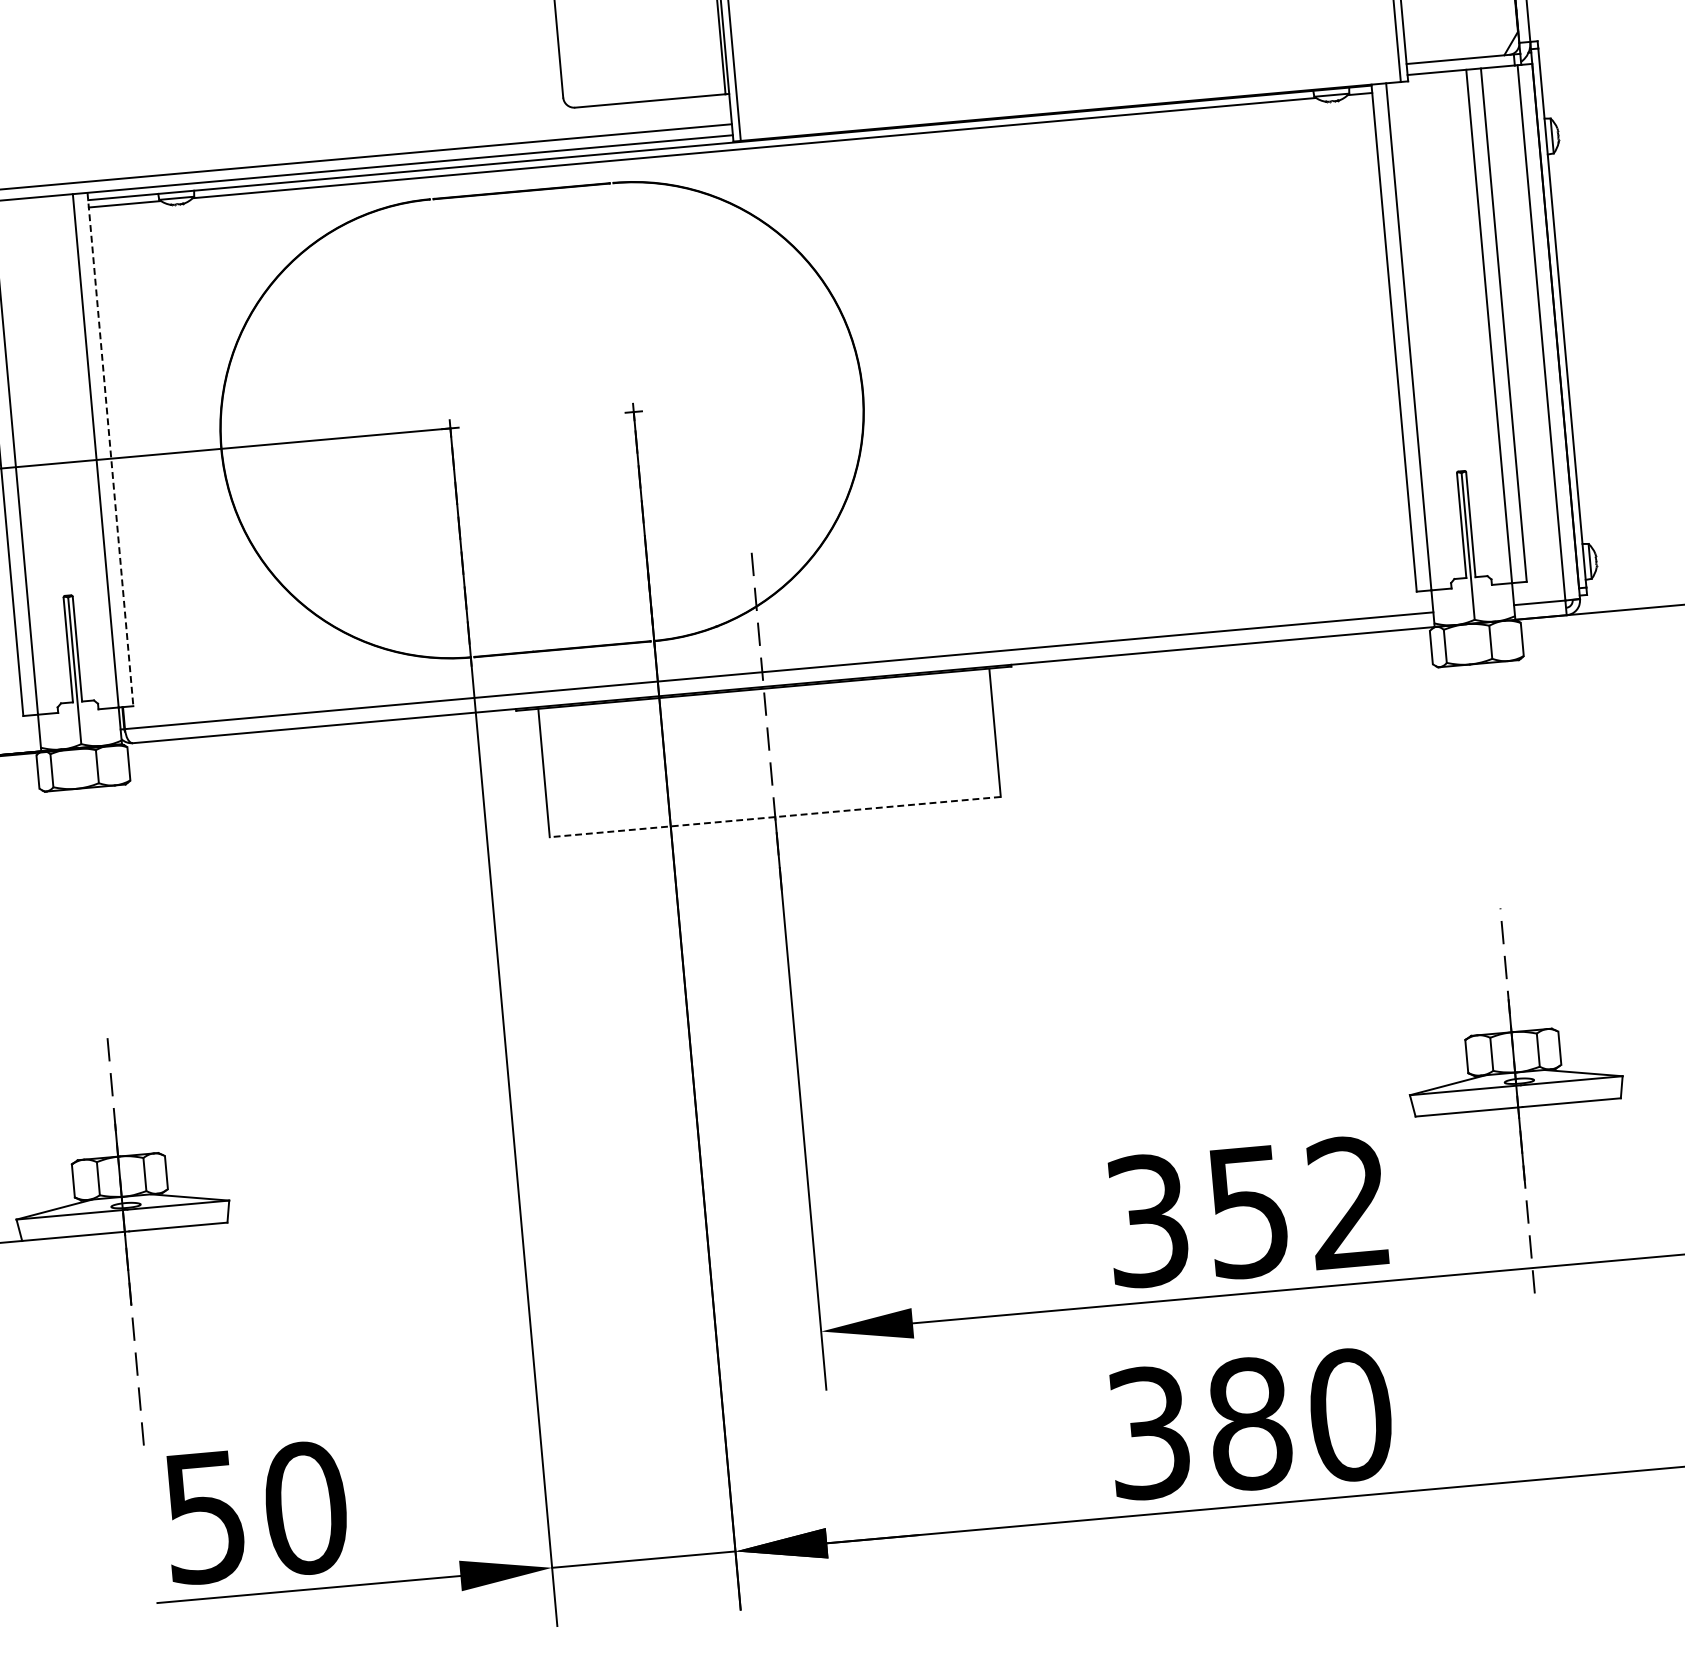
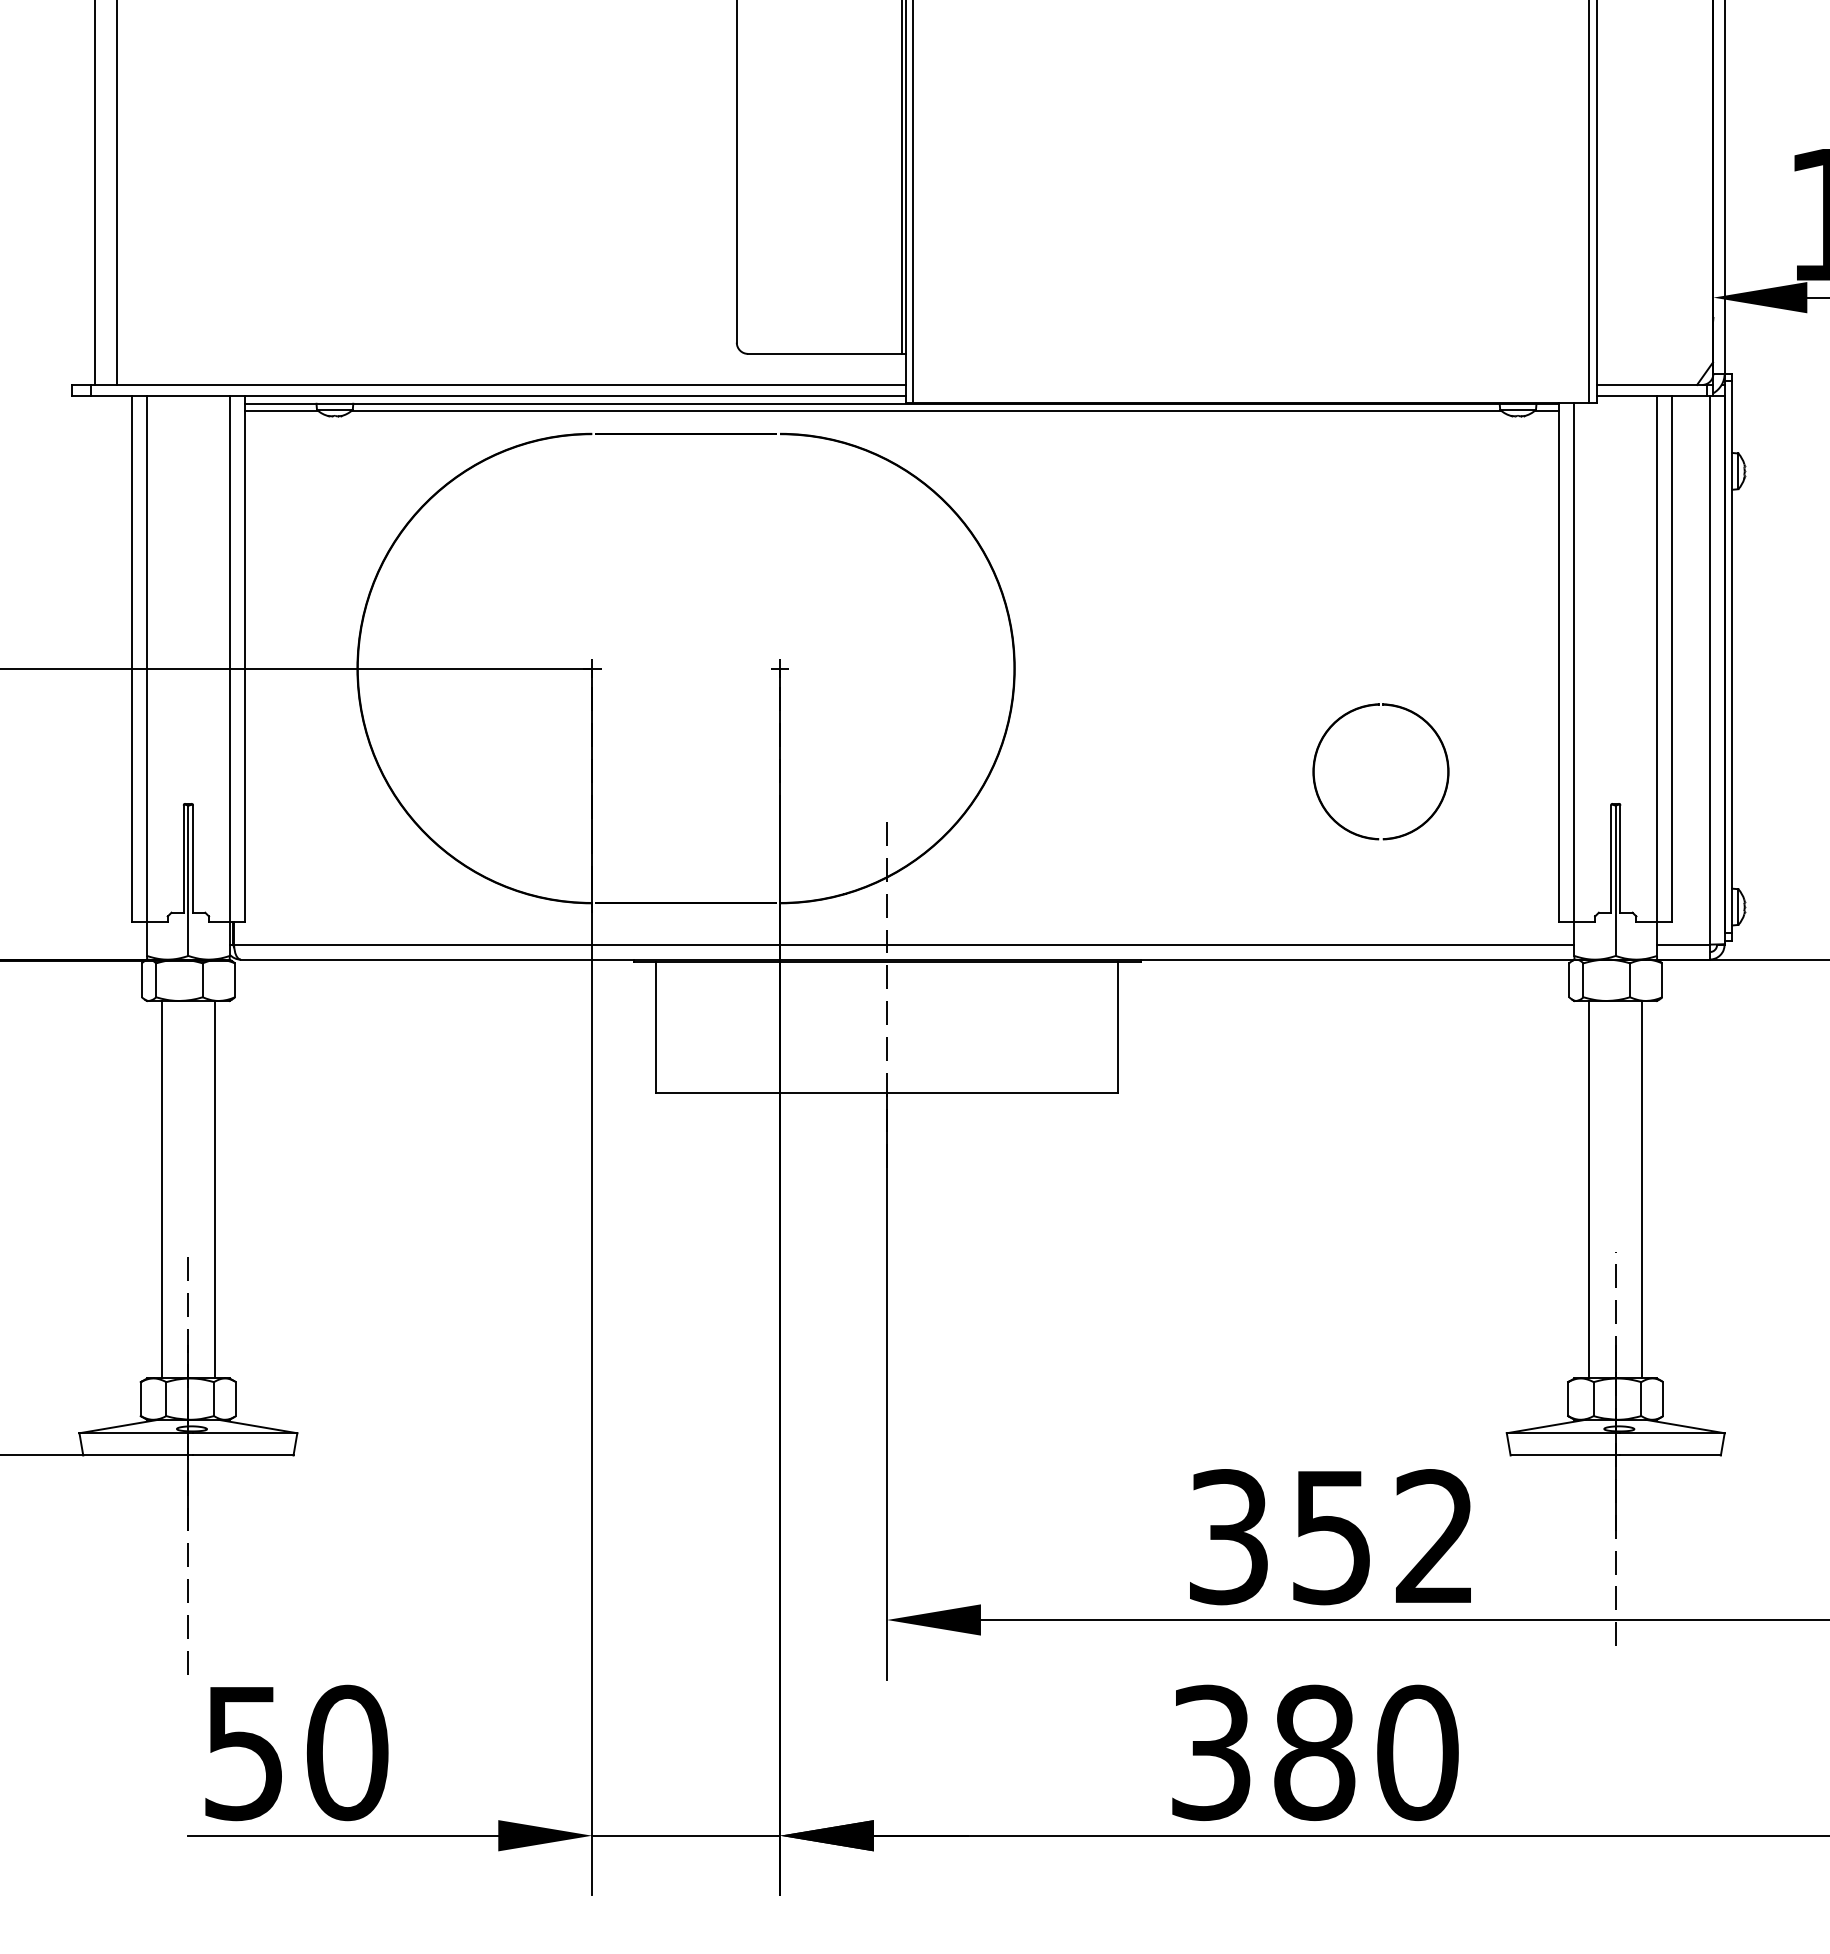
part: (1183, 415) -> (1338, 721), added
line: (110, 449) -> (244, 659), dashed -> solid
line: (774, 817) -> (886, 1093), dashed -> solid
line: (1521, 845) -> (1642, 1189), added
line: (1469, 850) -> (1589, 1189), added
line: (127, 969) -> (214, 1189), added
line: (76, 974) -> (162, 1189), added

